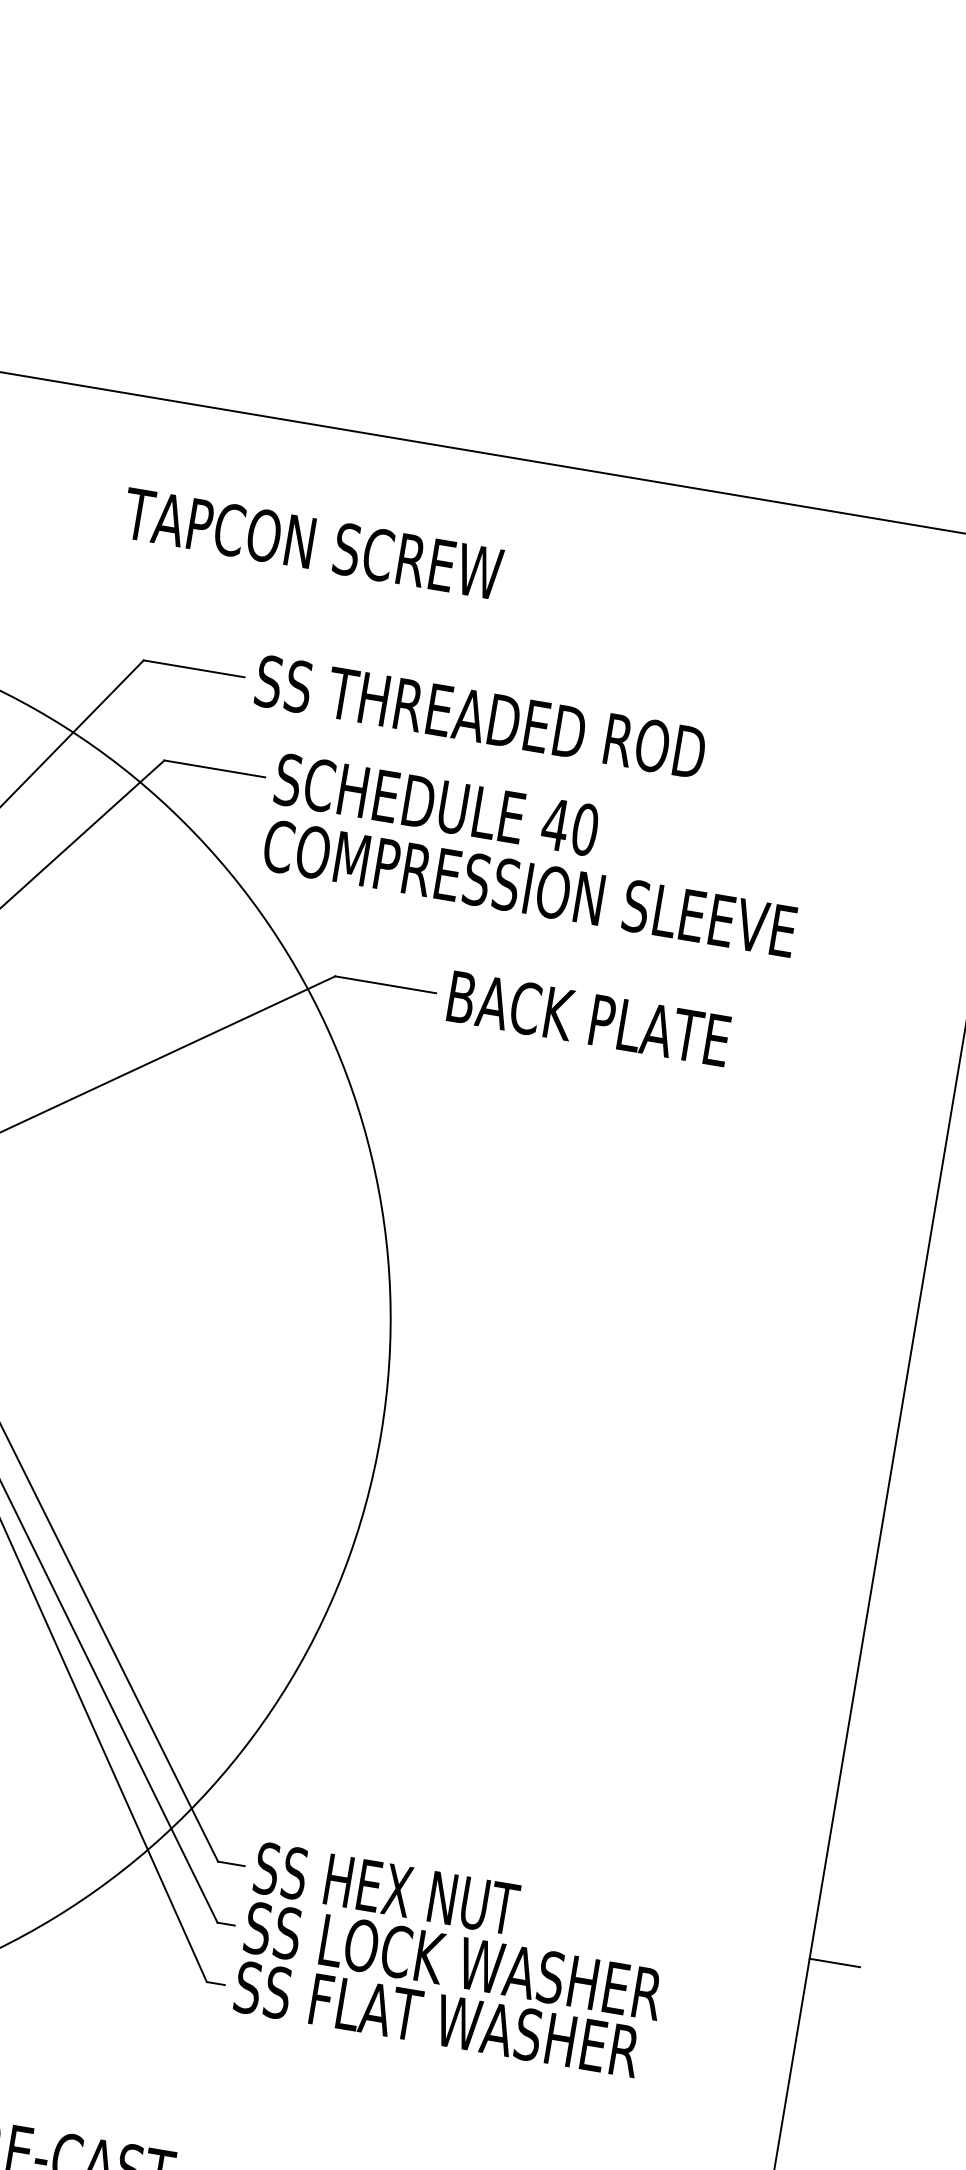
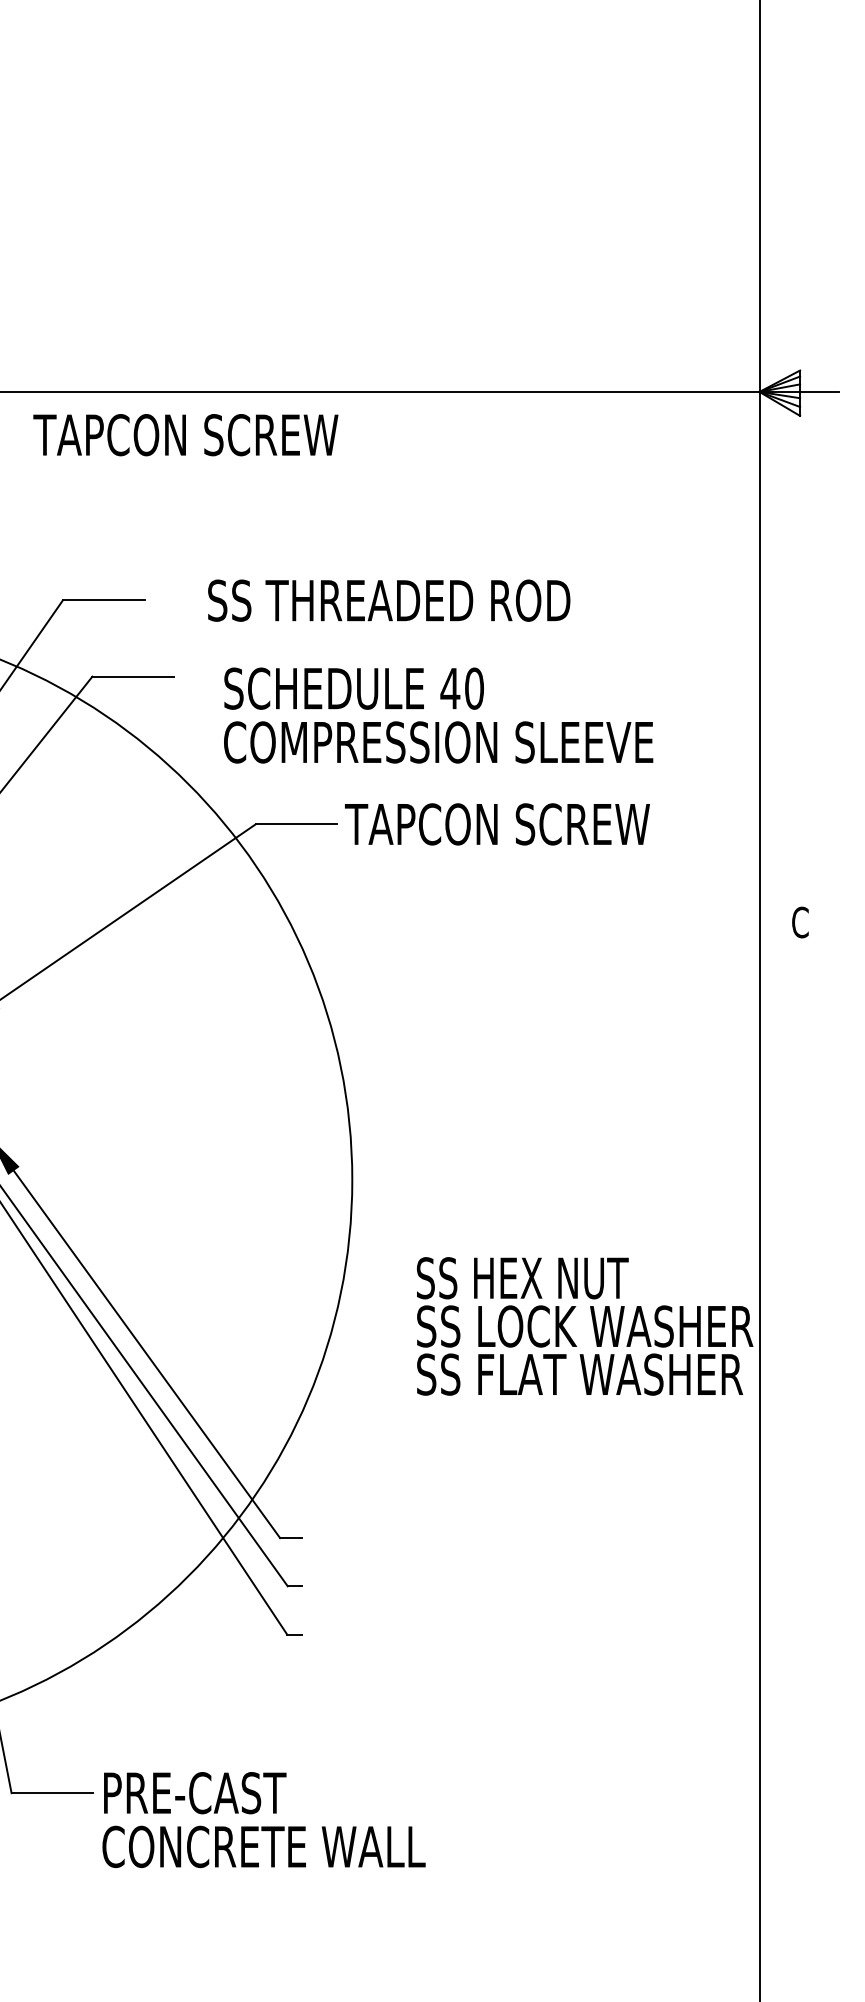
text: (312, 544) -> (185, 435), moved
text: (481, 716) -> (389, 600), moved
text: (535, 855) -> (438, 715), moved
text: (633, 1026) -> (497, 824), BACK PLATE -> TAPCON SCREW
text: (452, 1961) -> (584, 1326), moved
line: (834, 1962) -> (779, 1536), removed

